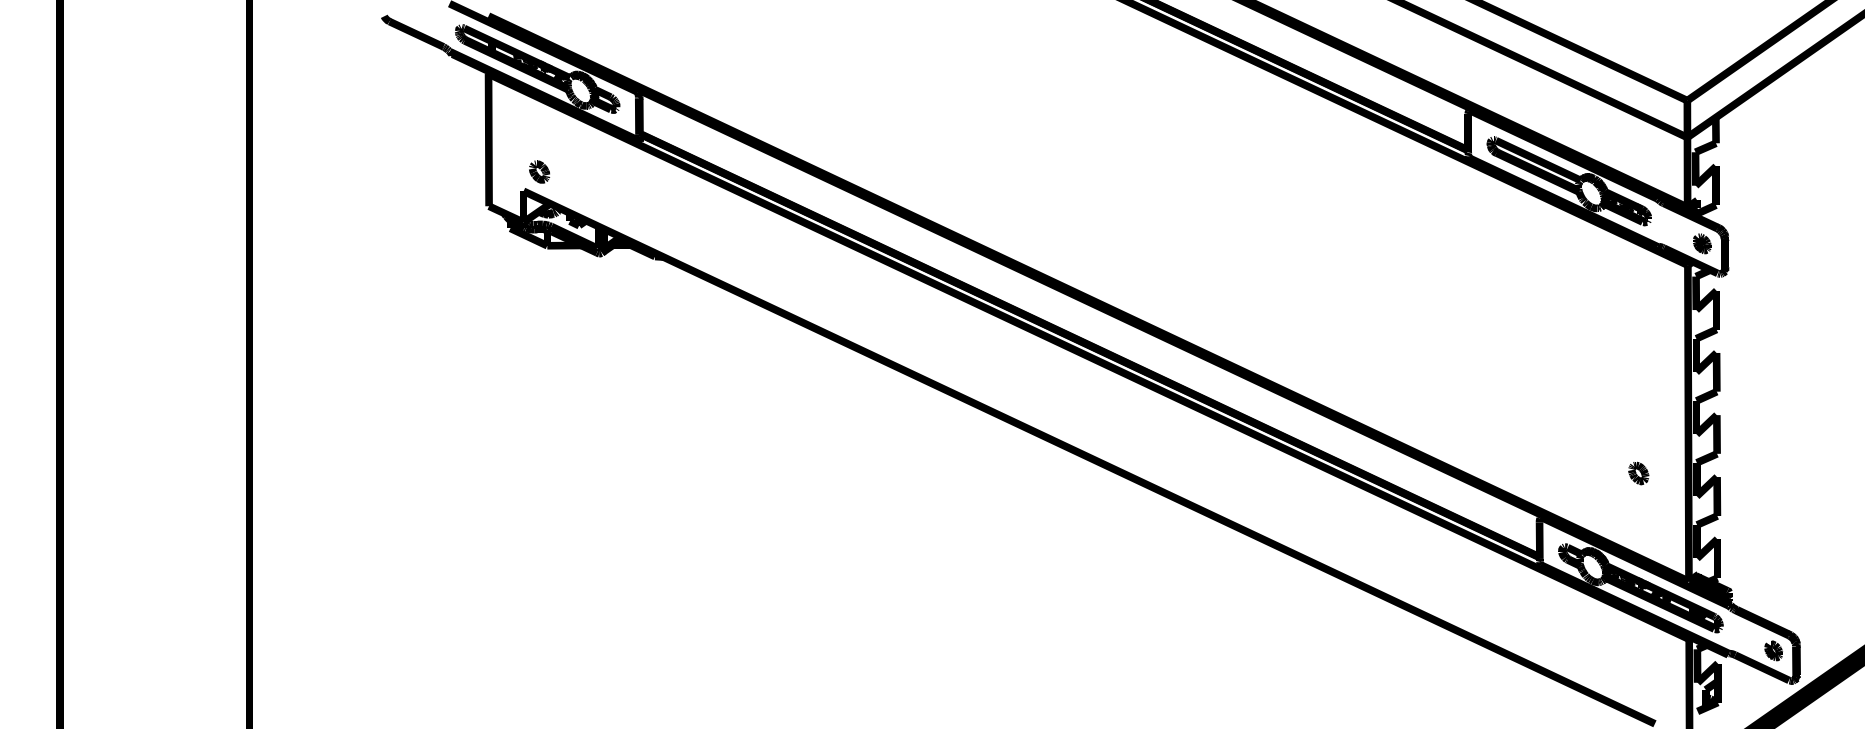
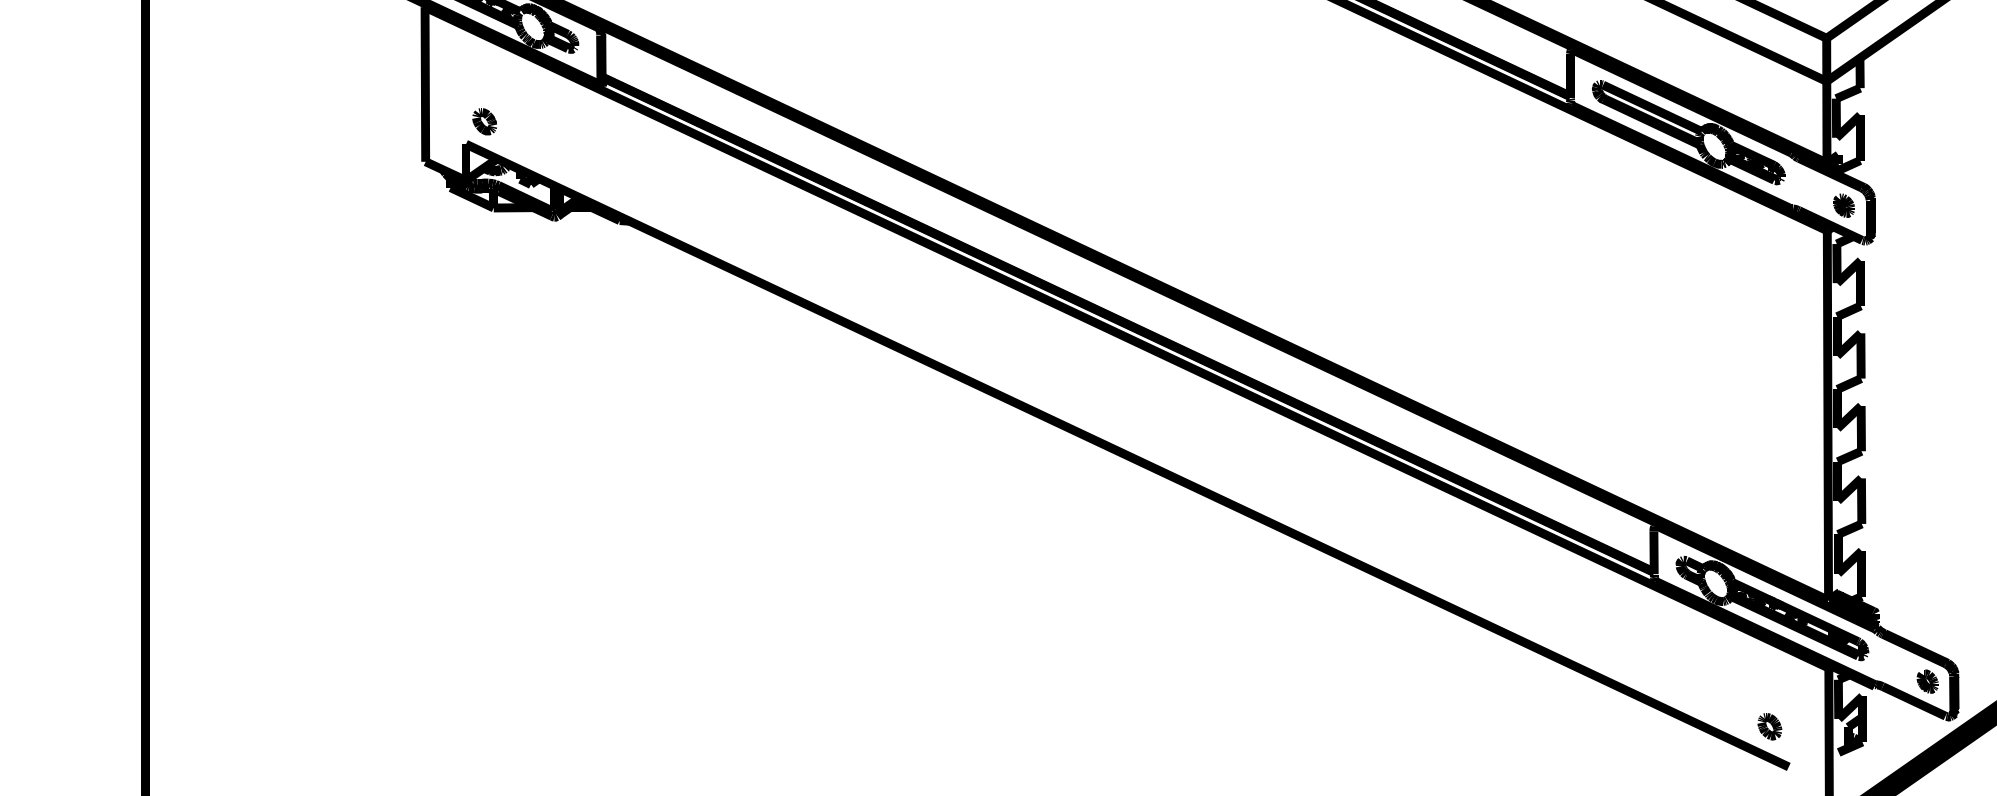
part: (1638, 473) -> (1769, 726), moved

